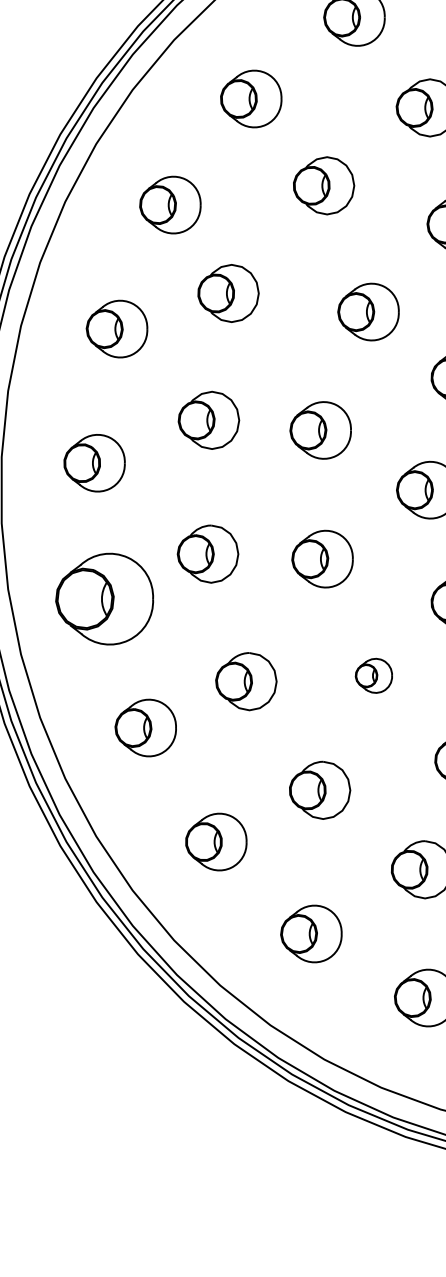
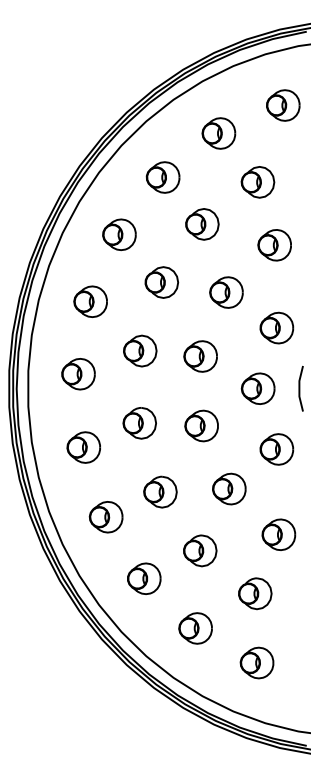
part: (227, 293) -> (161, 282), moved
part: (103, 598) -> (83, 447), size x0.62
part: (374, 674) -> (229, 488), size x1.67

